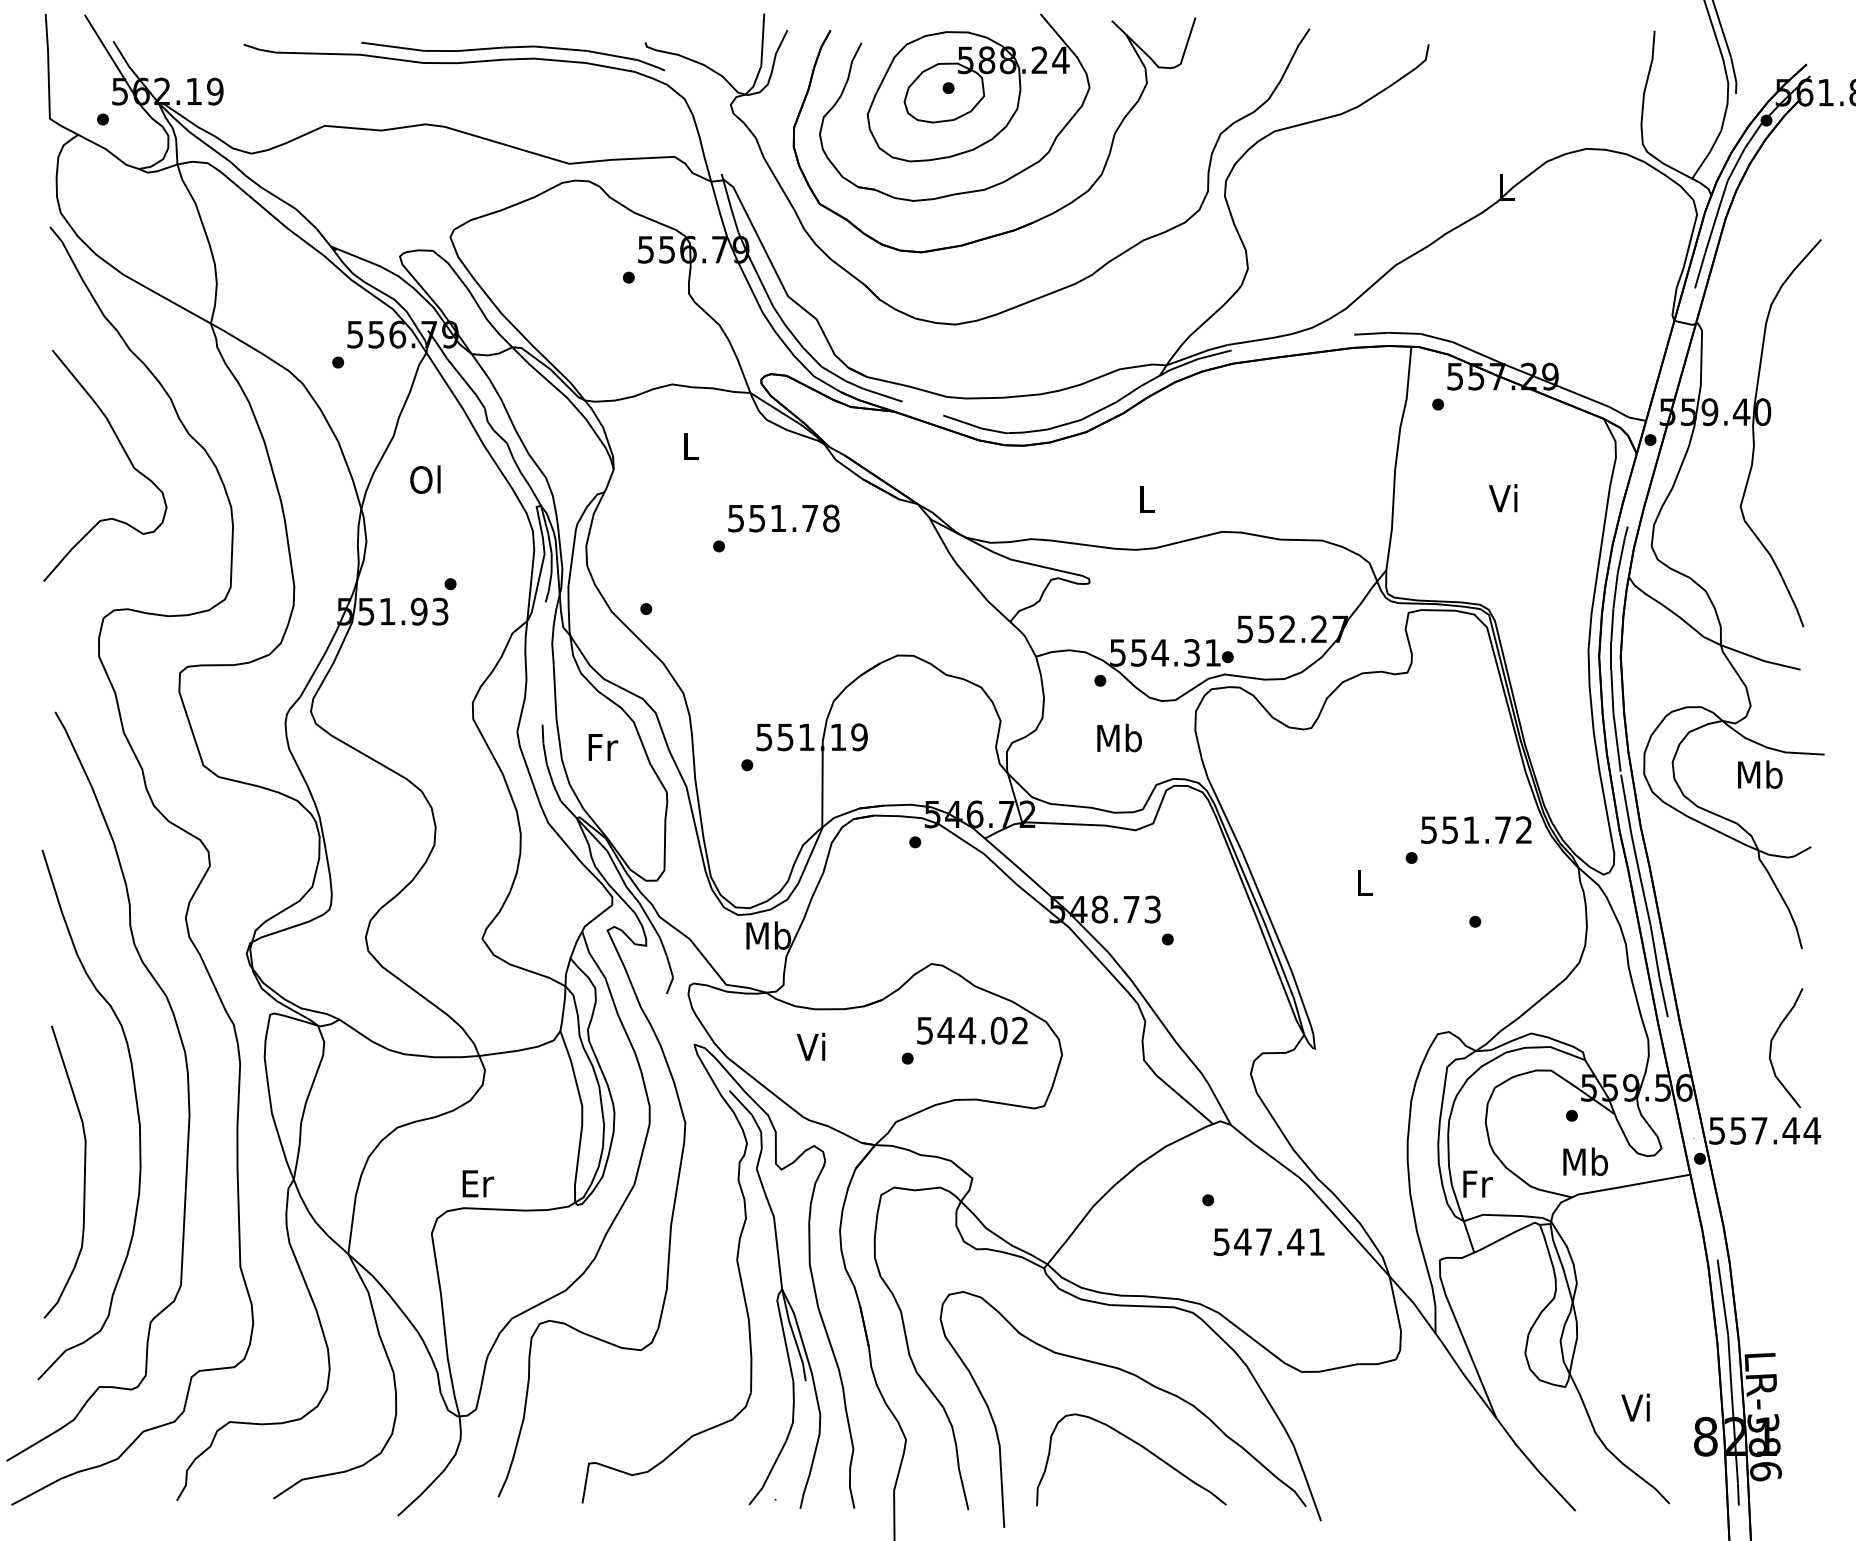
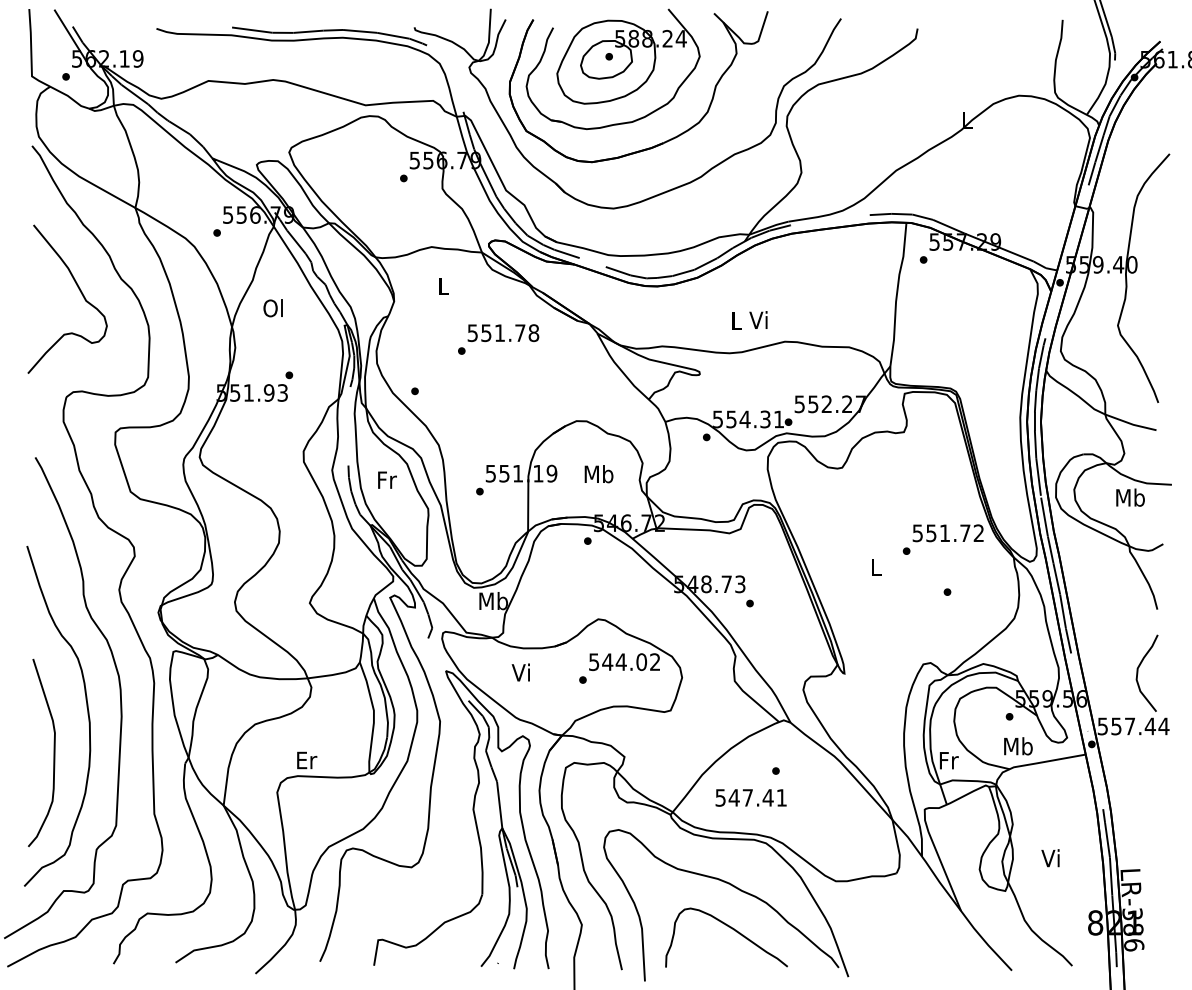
text: (1503, 497) -> (758, 319), moved
text: (1118, 738) -> (598, 474), moved
text: (1268, 1241) -> (750, 797), moved
text: (1635, 1408) -> (1050, 858), moved

